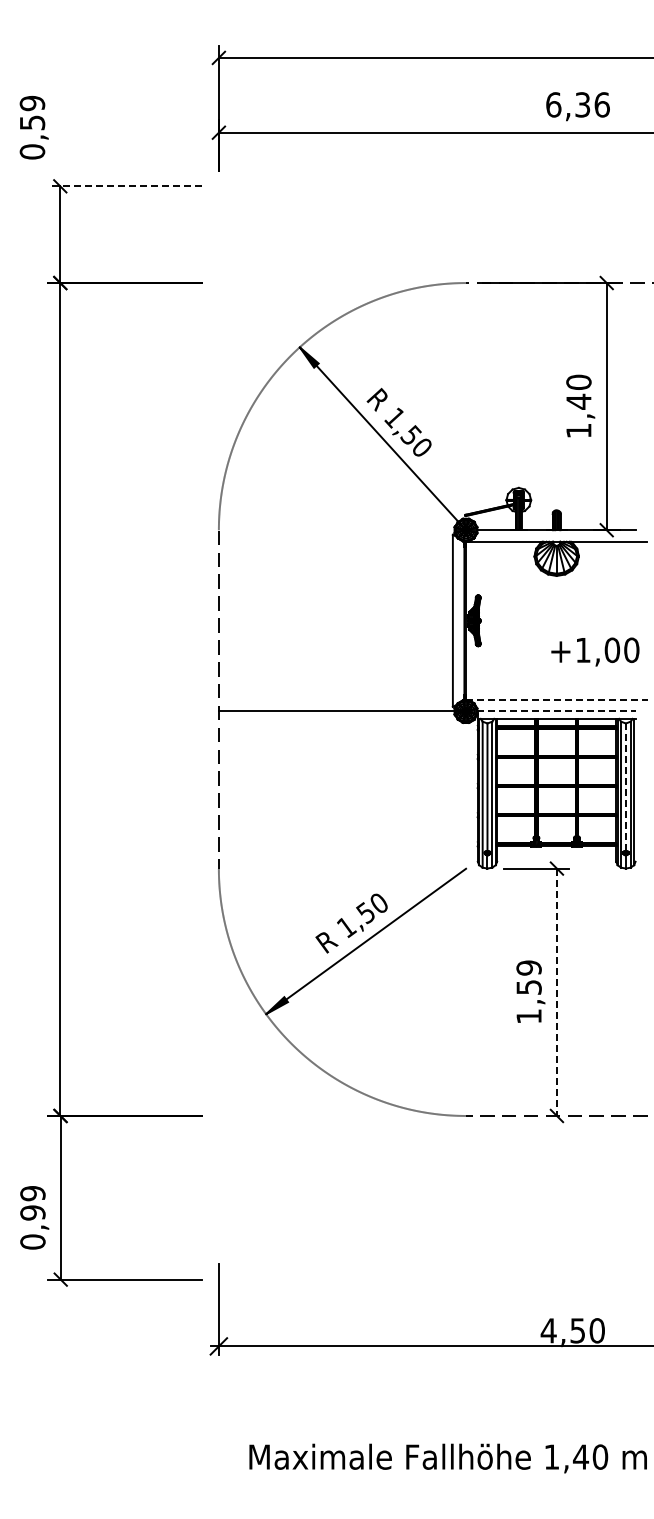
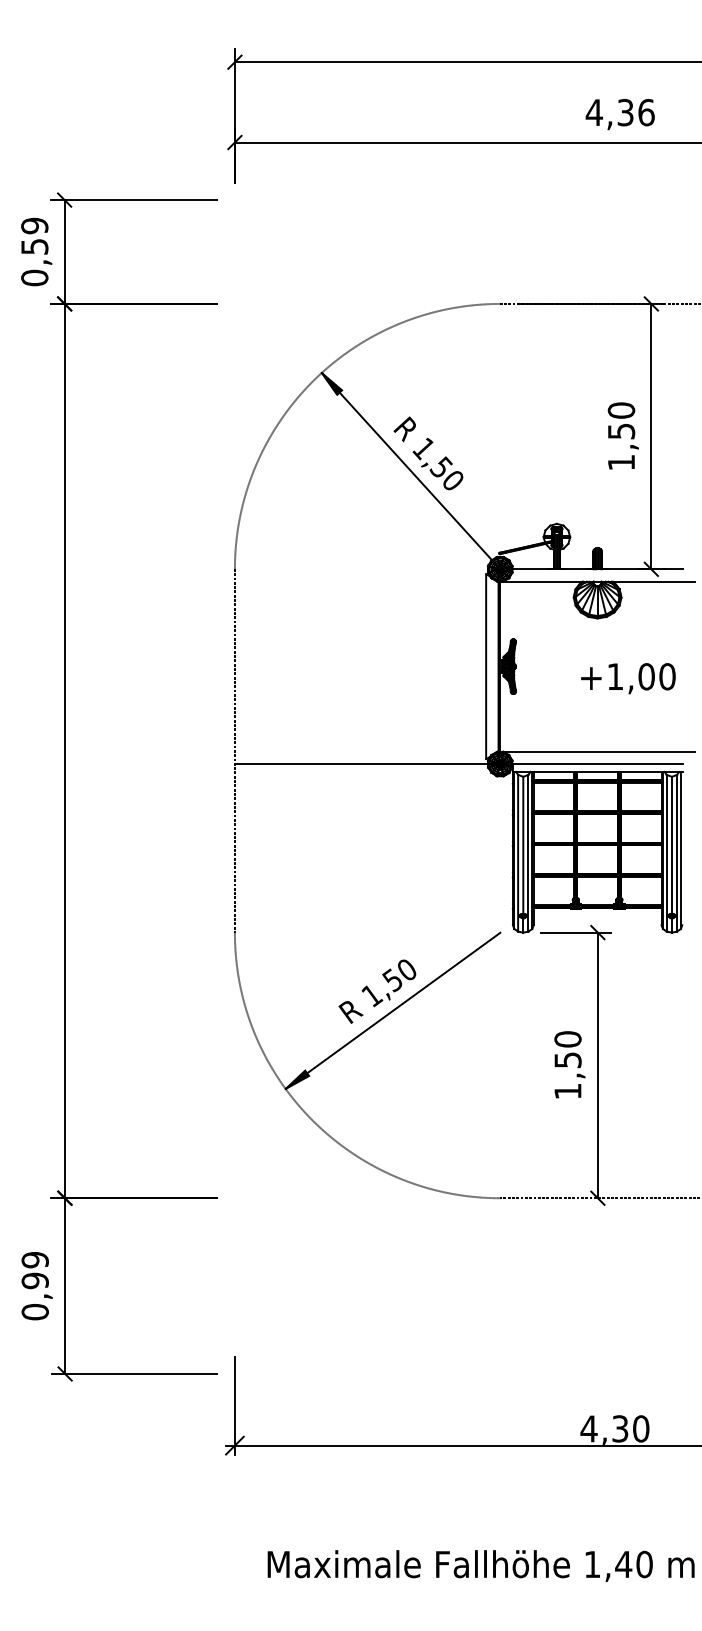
text: (553, 104) -> (594, 112), 6,36 -> 4,36
text: (33, 127) -> (35, 251), moved
line: (124, 186) -> (133, 200), dashed -> solid
text: (578, 401) -> (621, 431), 1,40 -> 1,50
text: (595, 651) -> (628, 678), moved
line: (556, 699) -> (597, 751), dashed -> solid
line: (557, 711) -> (598, 763), dashed -> solid
line: (625, 787) -> (671, 845), dashed -> solid
text: (528, 967) -> (567, 1038), 1,59 -> 1,50
line: (556, 992) -> (597, 1065), dashed -> solid
text: (34, 1217) -> (36, 1285), moved
text: (578, 1330) -> (621, 1428), 4,50 -> 4,30

